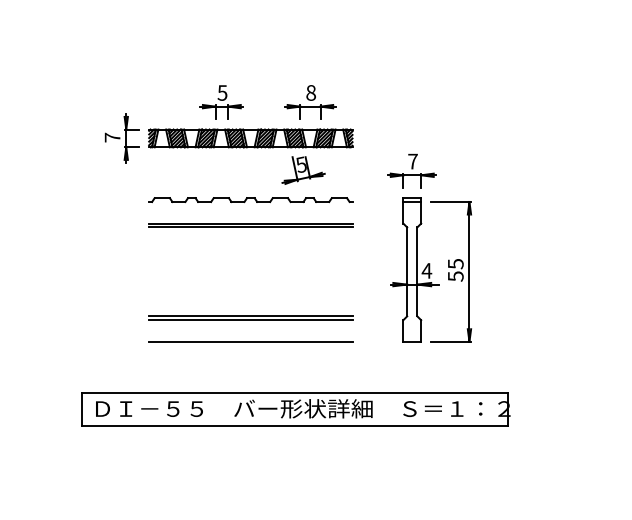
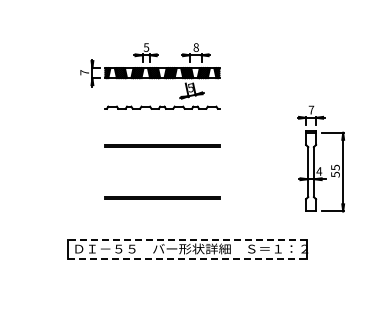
part: (229, 144) -> (150, 76), moved
part: (418, 247) -> (314, 158), moved
line: (251, 342) -> (162, 211), removed
line: (295, 391) -> (187, 239), solid -> dashed
line: (295, 425) -> (187, 258), solid -> dashed

